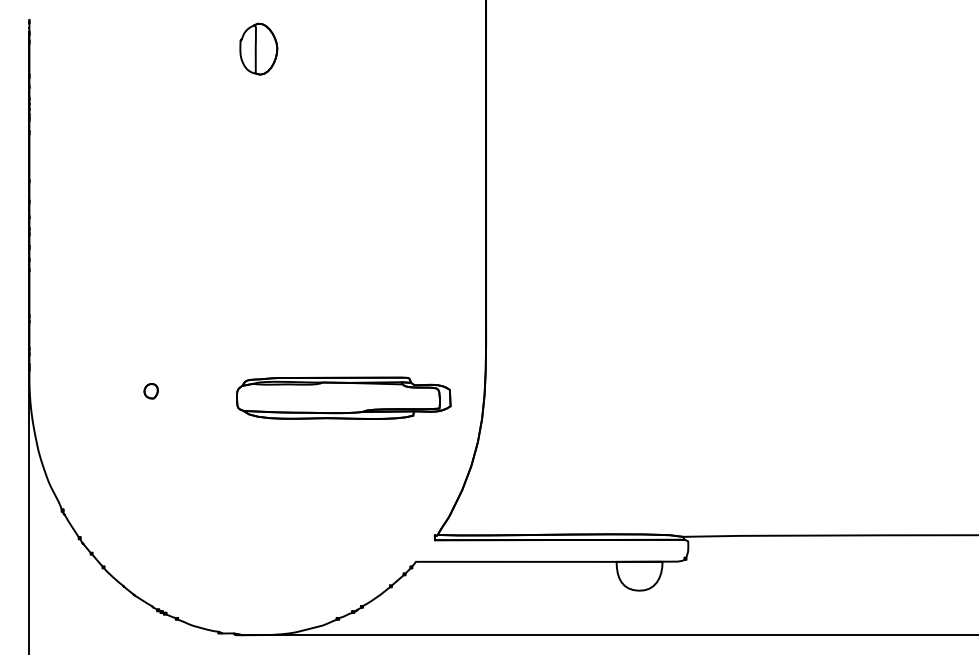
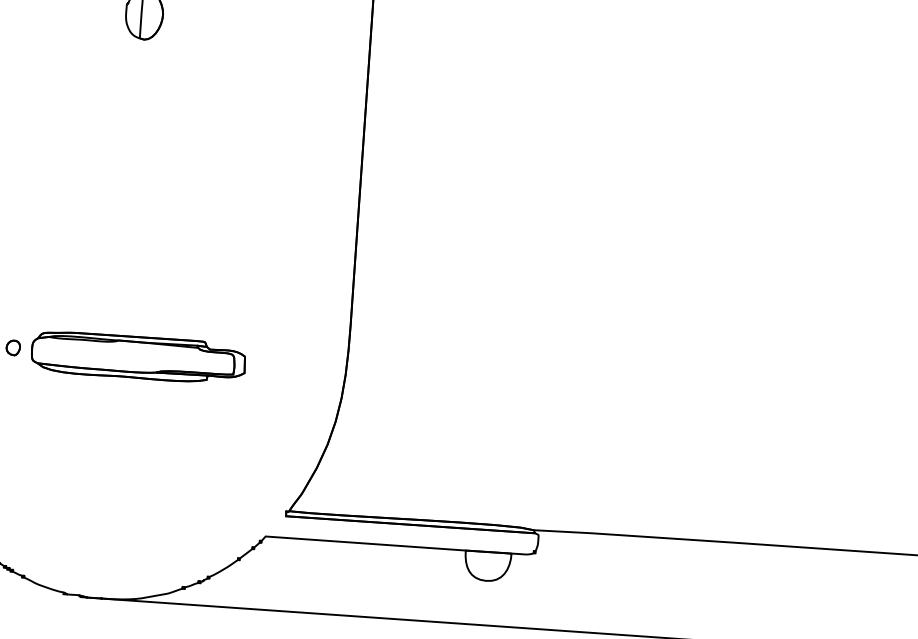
part: (343, 397) -> (138, 356), moved

